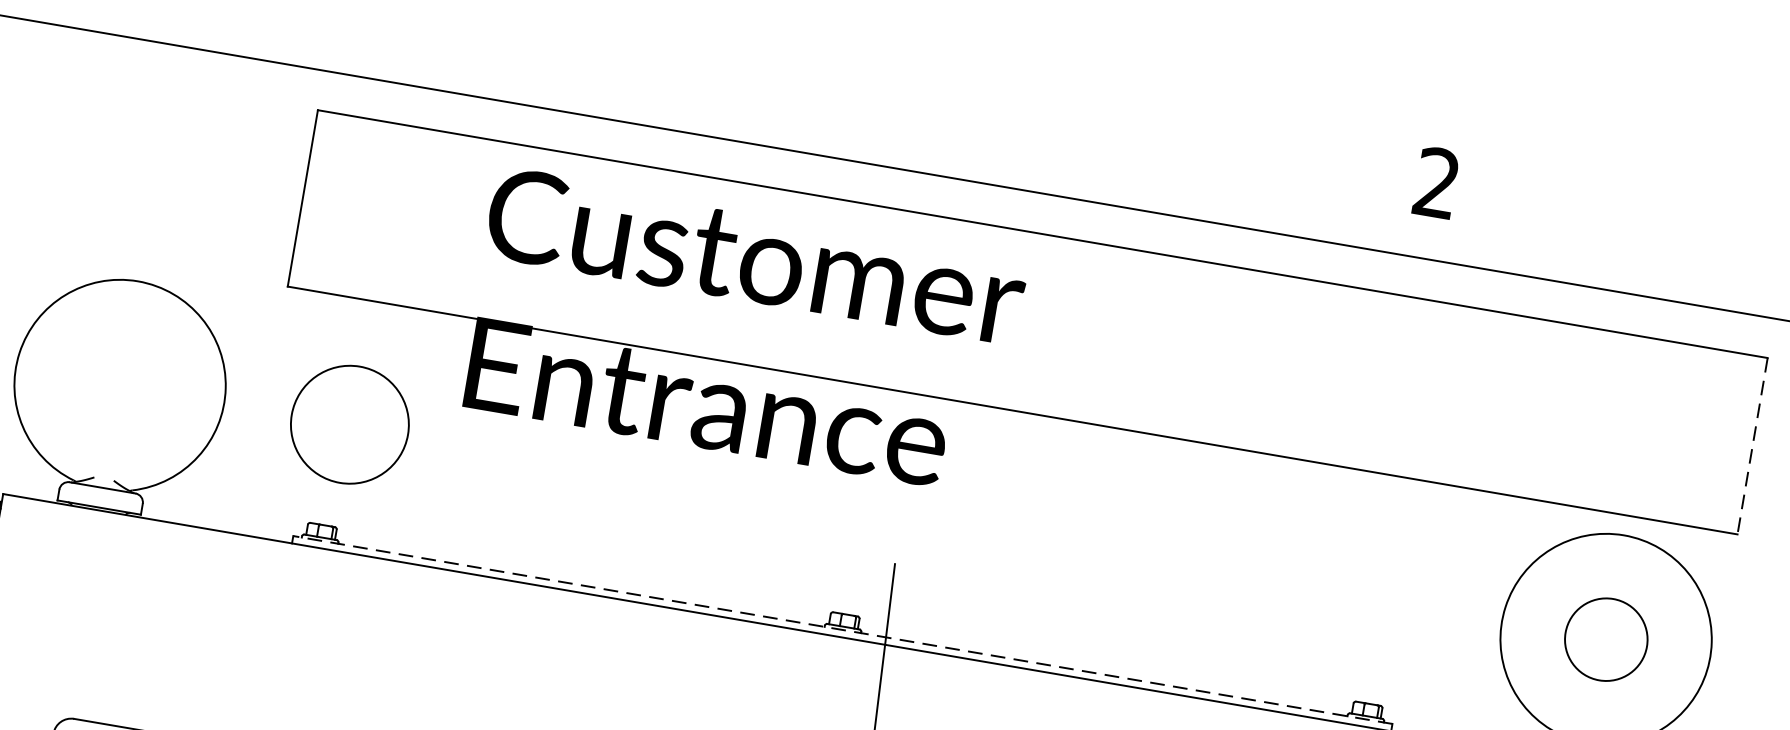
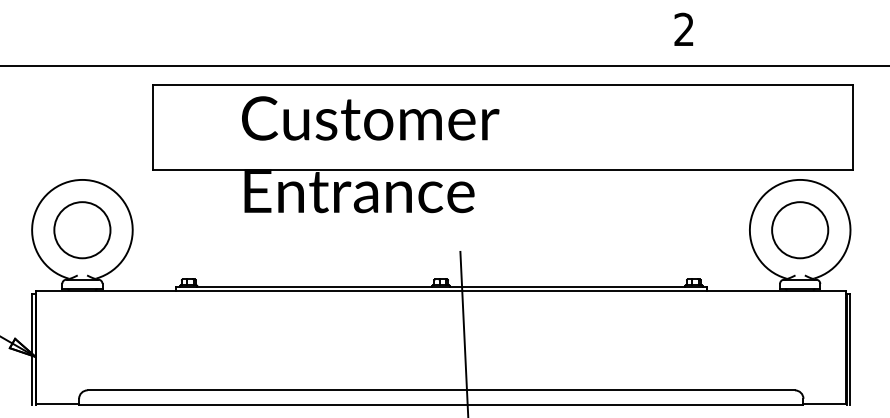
circle: (349, 425) -> (82, 230), moved
line: (1752, 445) -> (853, 127), dashed -> solid
line: (841, 628) -> (440, 286), dashed -> solid
circle: (1606, 640) -> (800, 230), size x1.43

